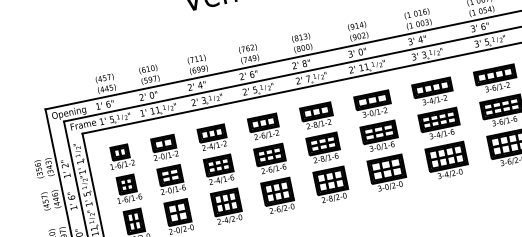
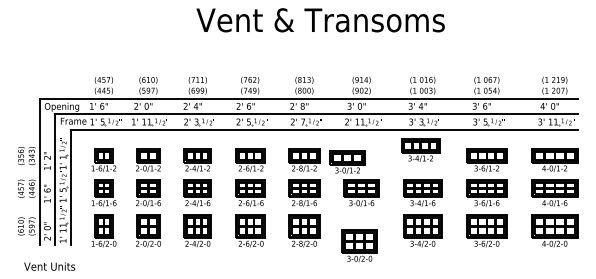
part: (432, 91) -> (420, 149), moved
part: (373, 103) -> (347, 161), moved
part: (387, 173) -> (359, 245), moved

